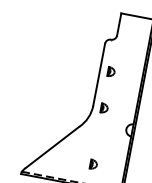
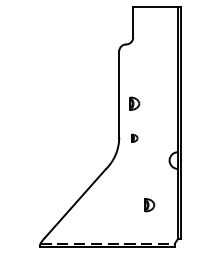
part: (111, 71) -> (134, 103), moved
part: (104, 108) -> (134, 138), size x0.6
part: (93, 164) -> (149, 205), moved

